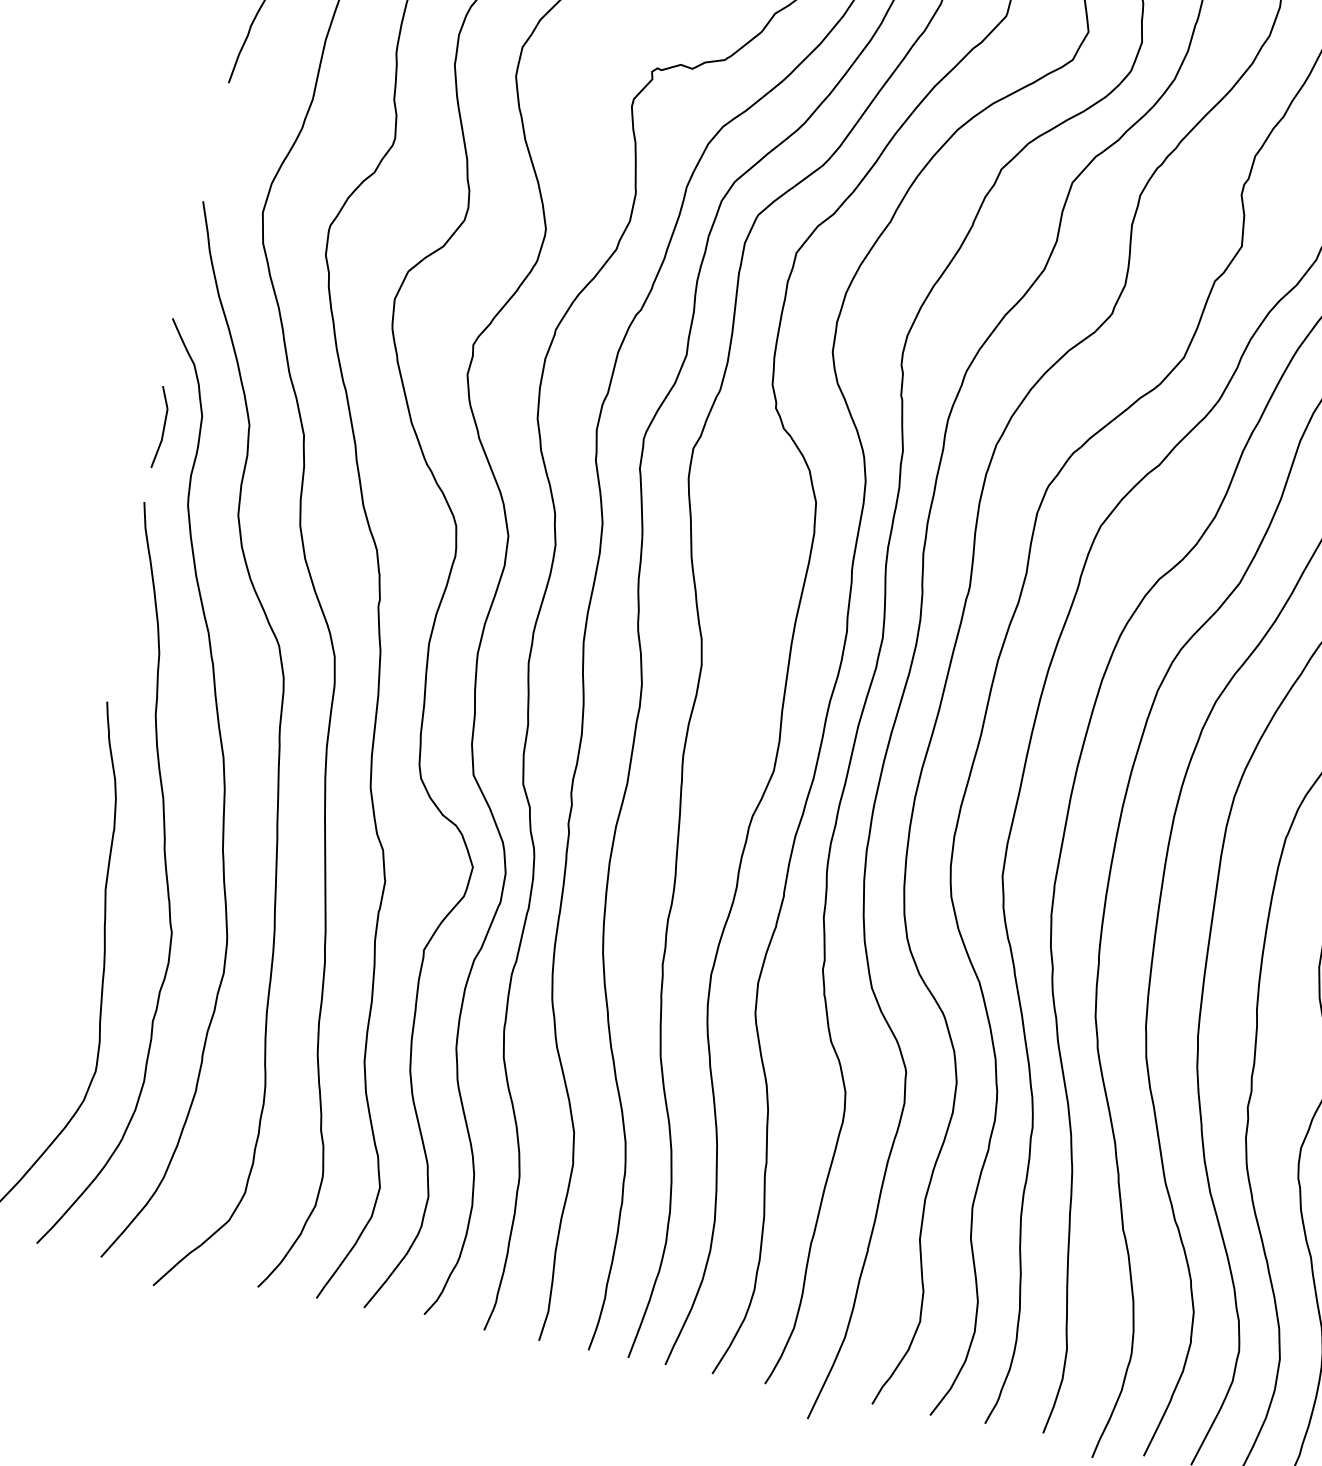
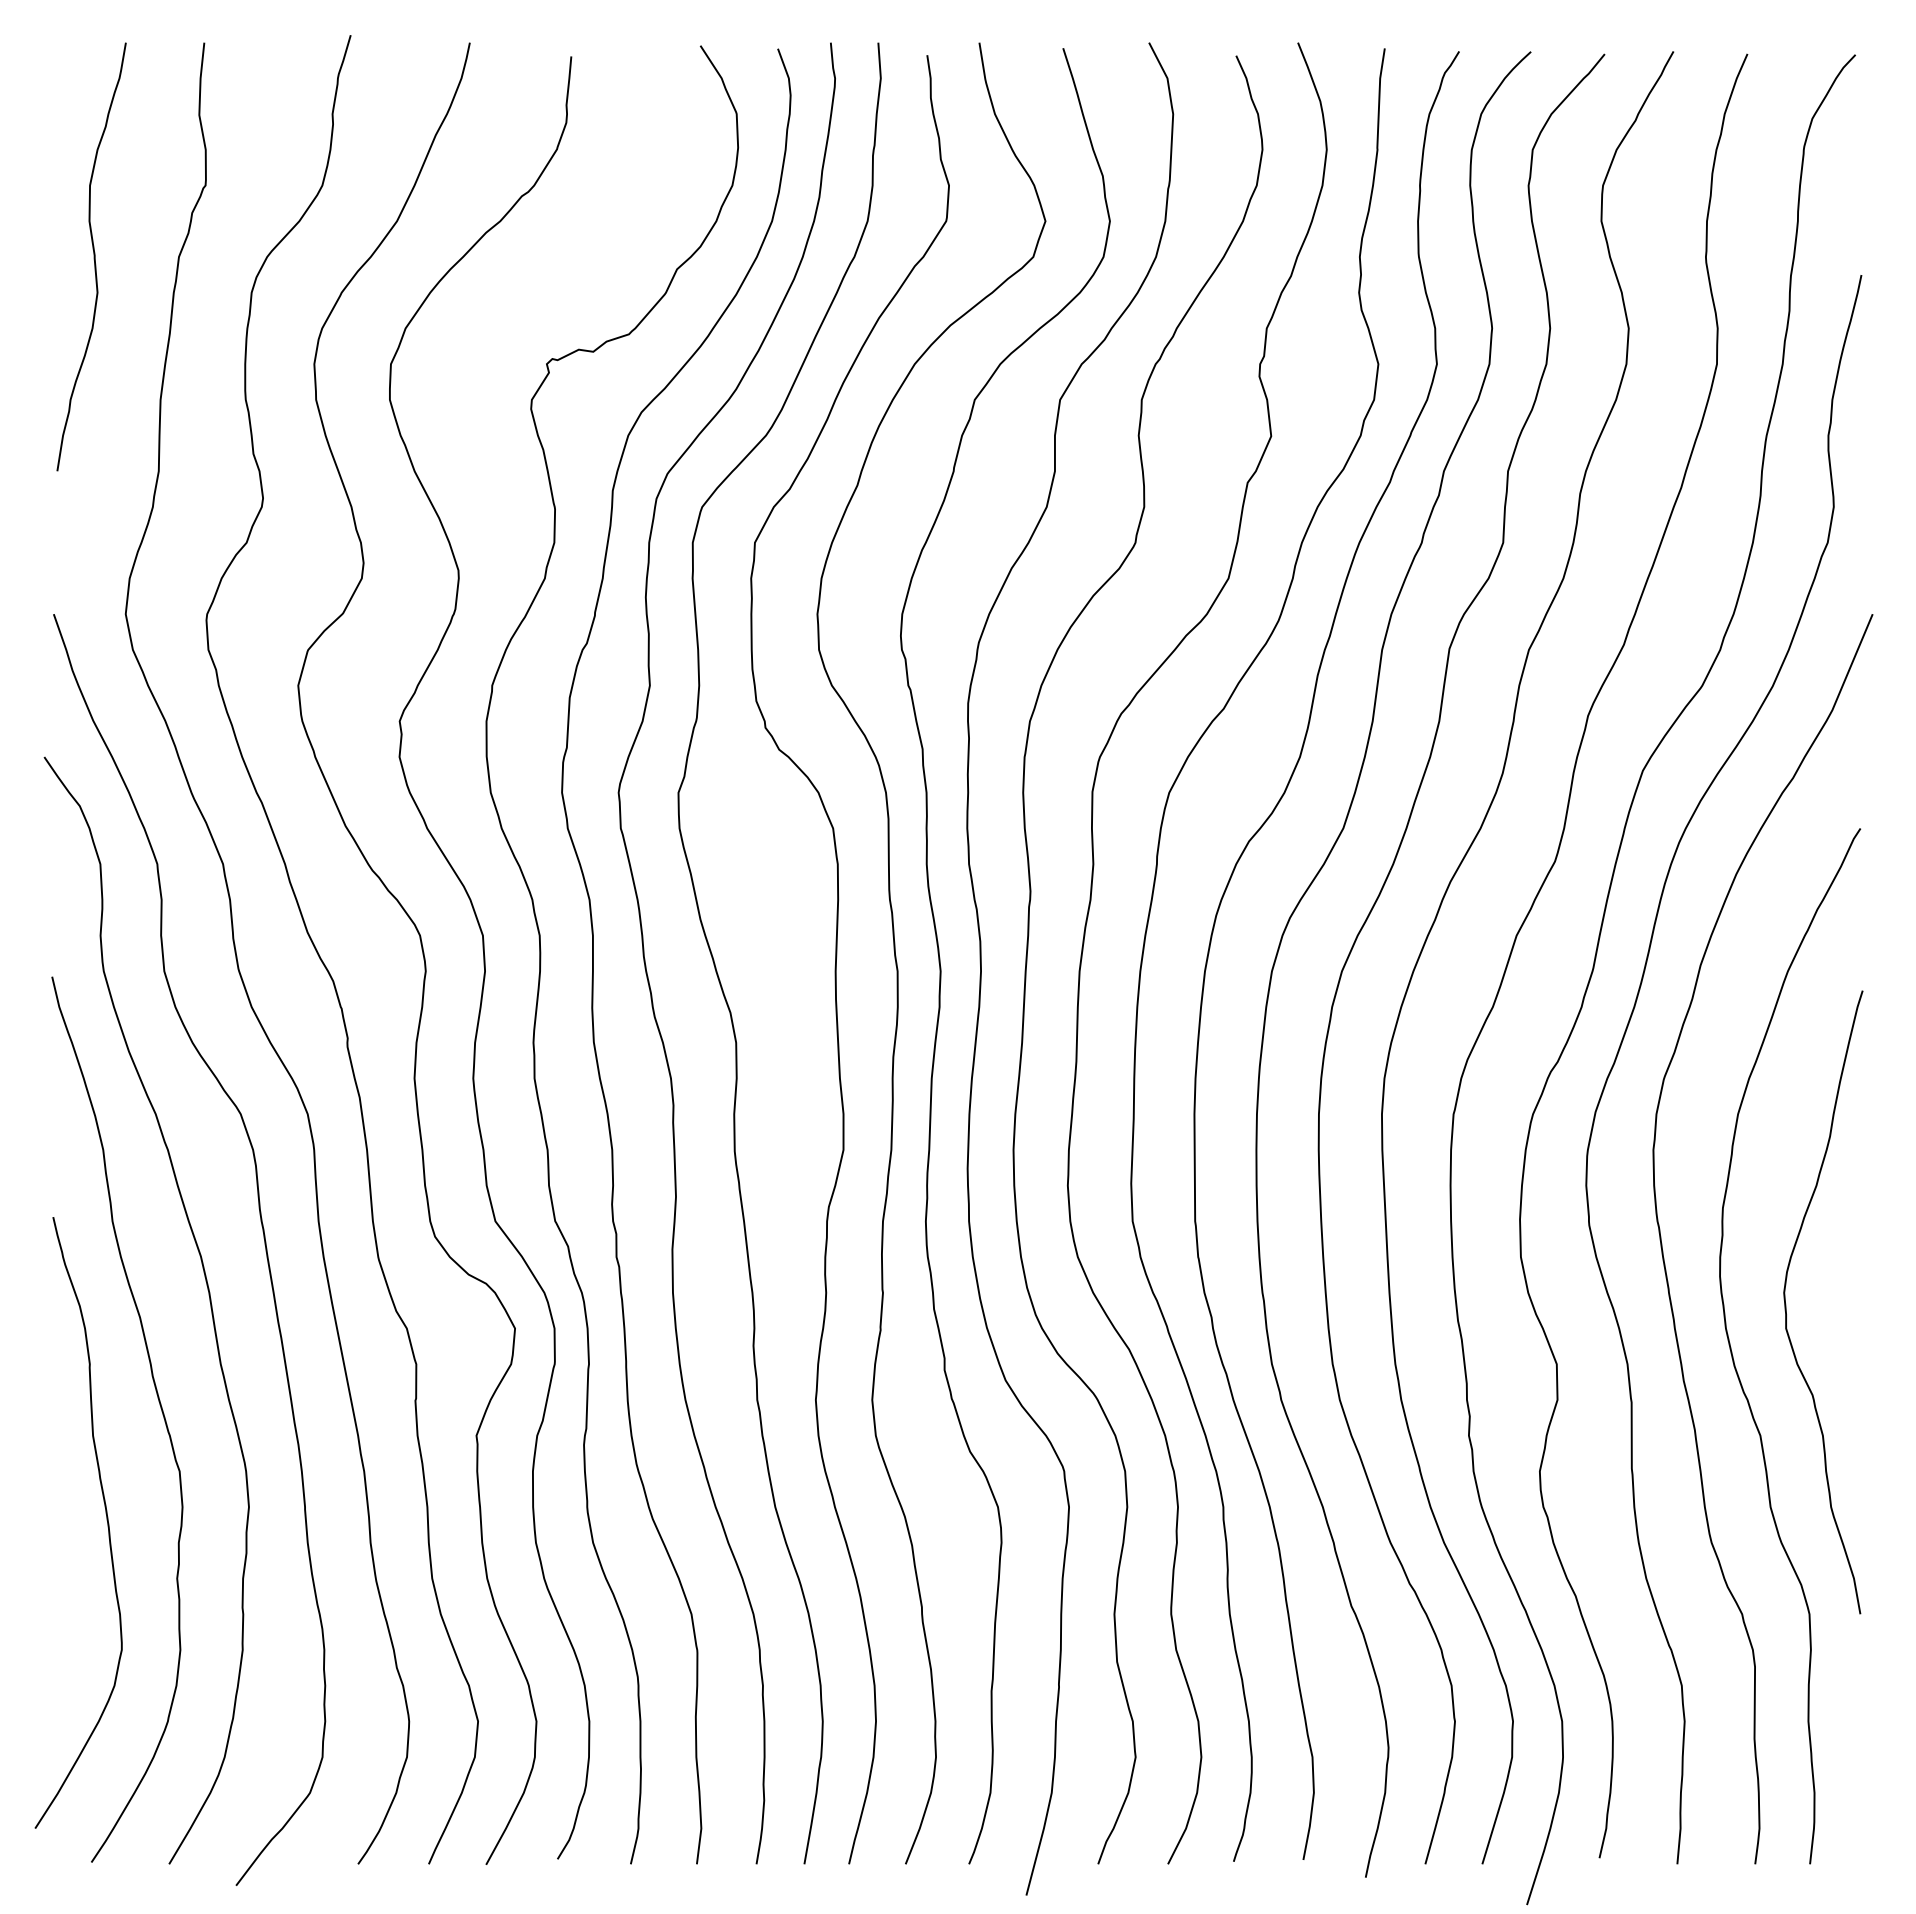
line: (163, 427) -> (57, 886), removed

